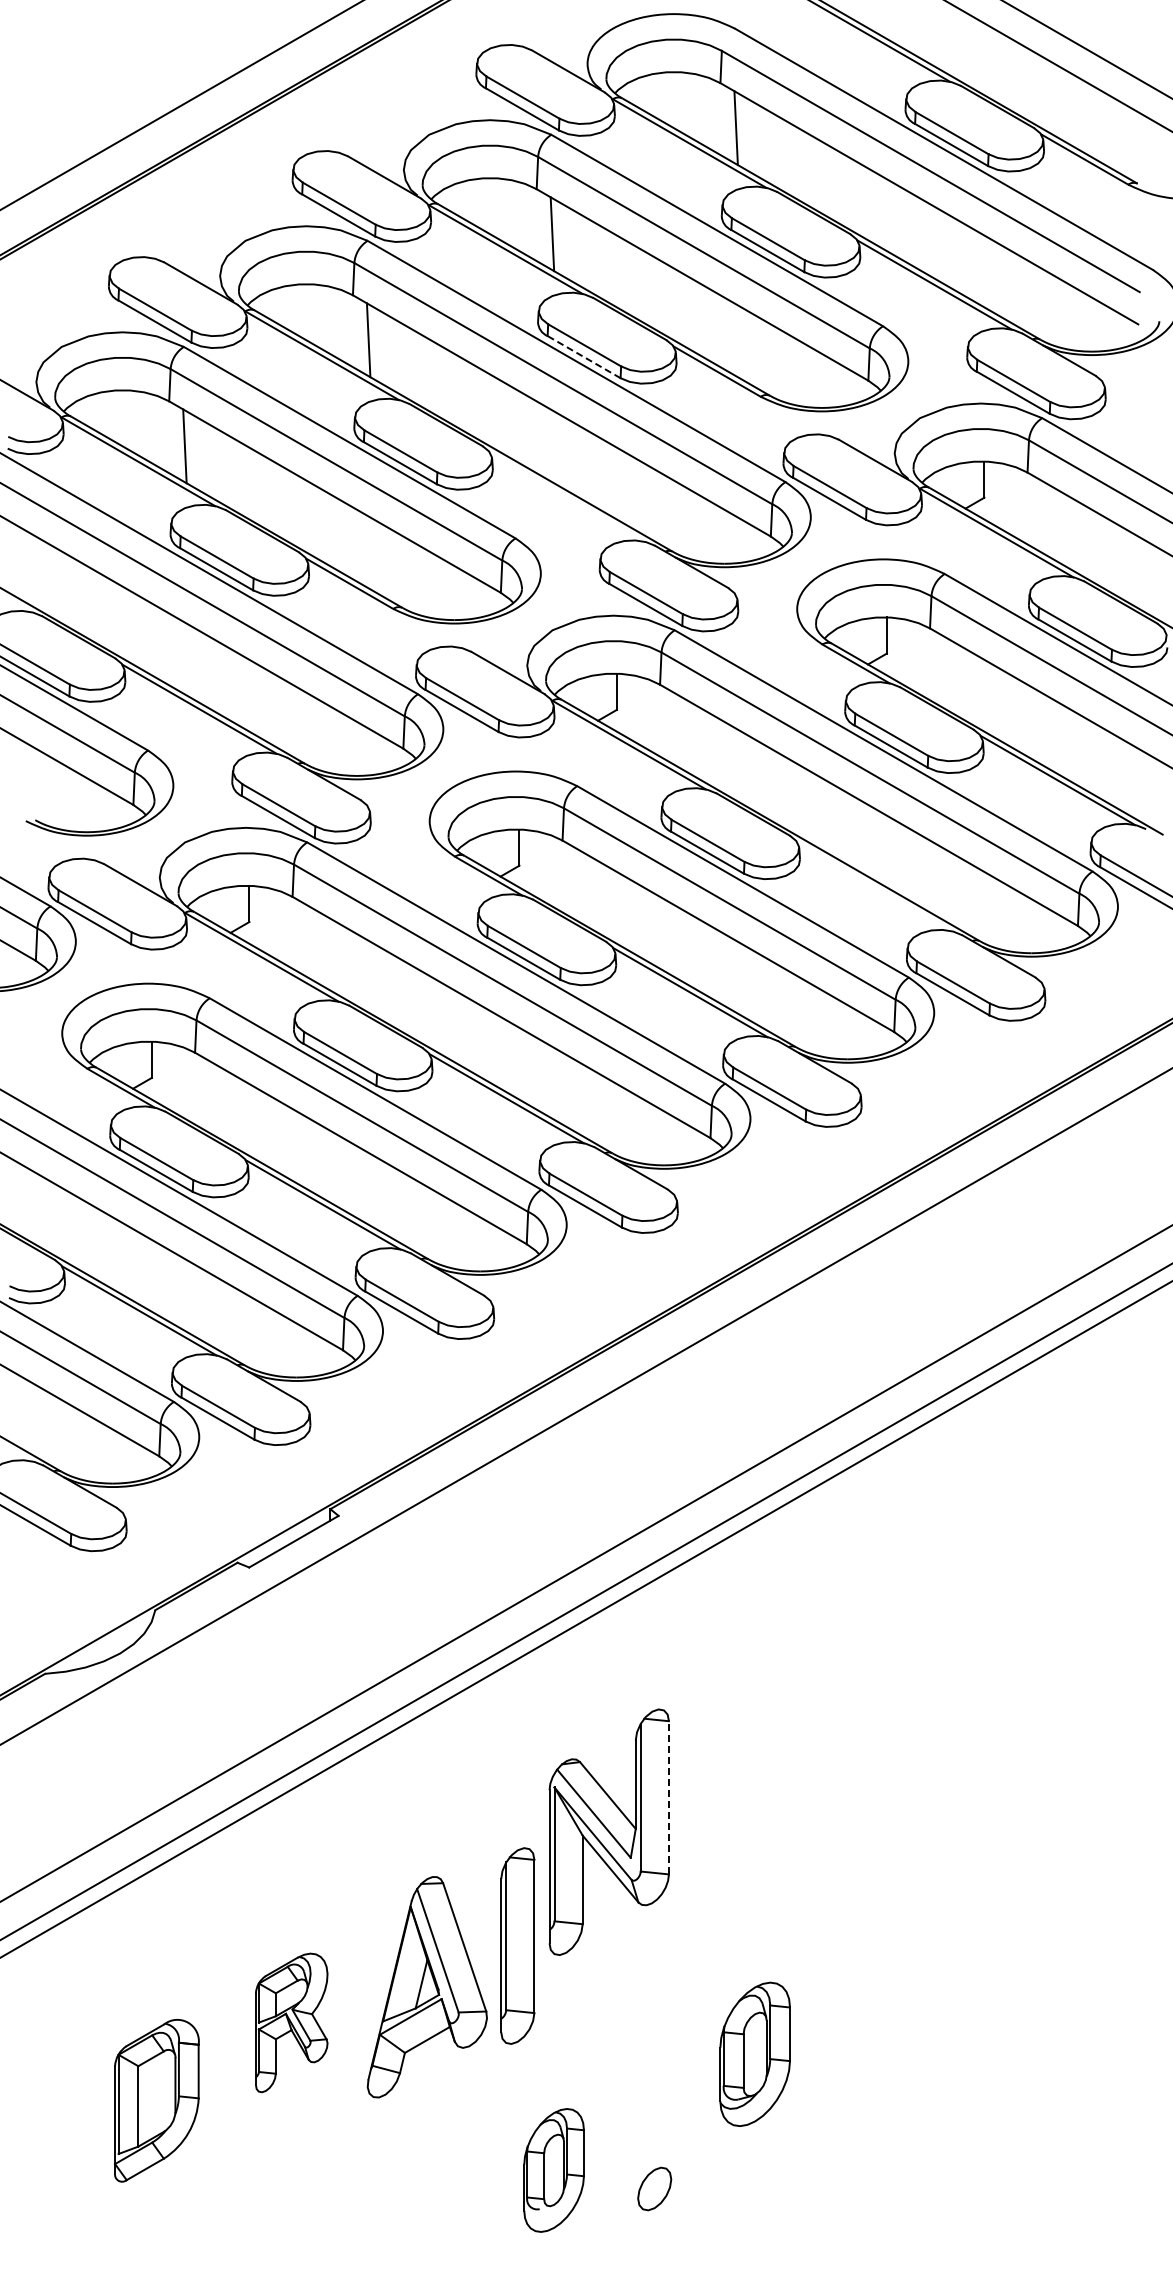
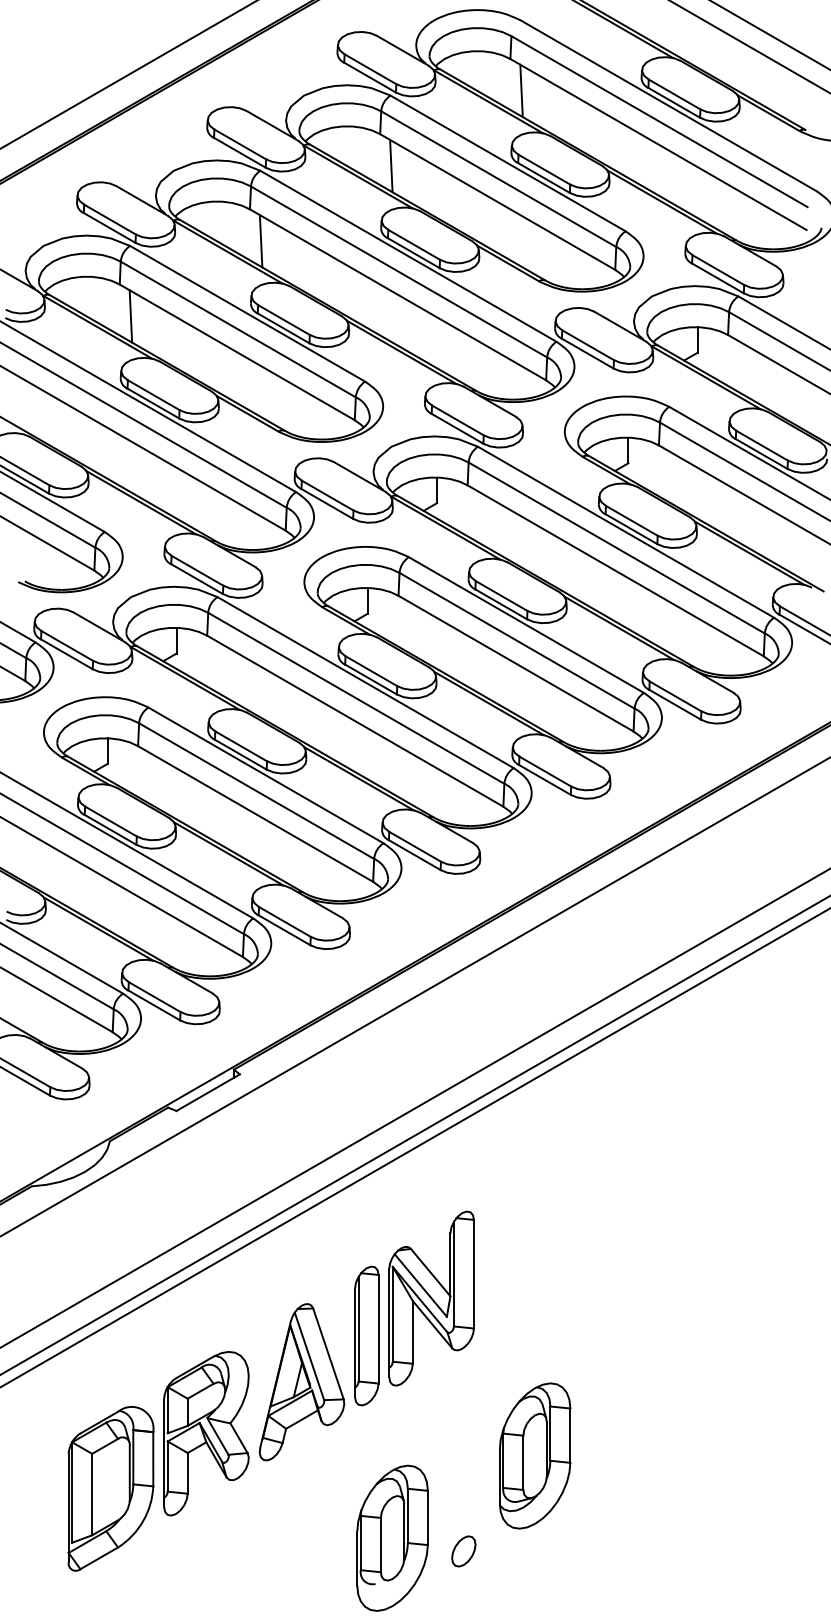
line: (583, 356) -> (413, 252), dashed -> solid
line: (566, 496) -> (401, 351), added
line: (874, 886) -> (619, 628), added
line: (668, 1797) -> (473, 1273), dashed -> solid
part: (517, 1945) -> (366, 1335), moved
part: (426, 1987) -> (301, 1382), moved
part: (291, 2022) -> (206, 1433), size x1.67
part: (754, 2054) -> (534, 1456), size x1.43
part: (156, 2100) -> (110, 1488), size x1.43
part: (553, 2170) -> (392, 1538), size x1.67

